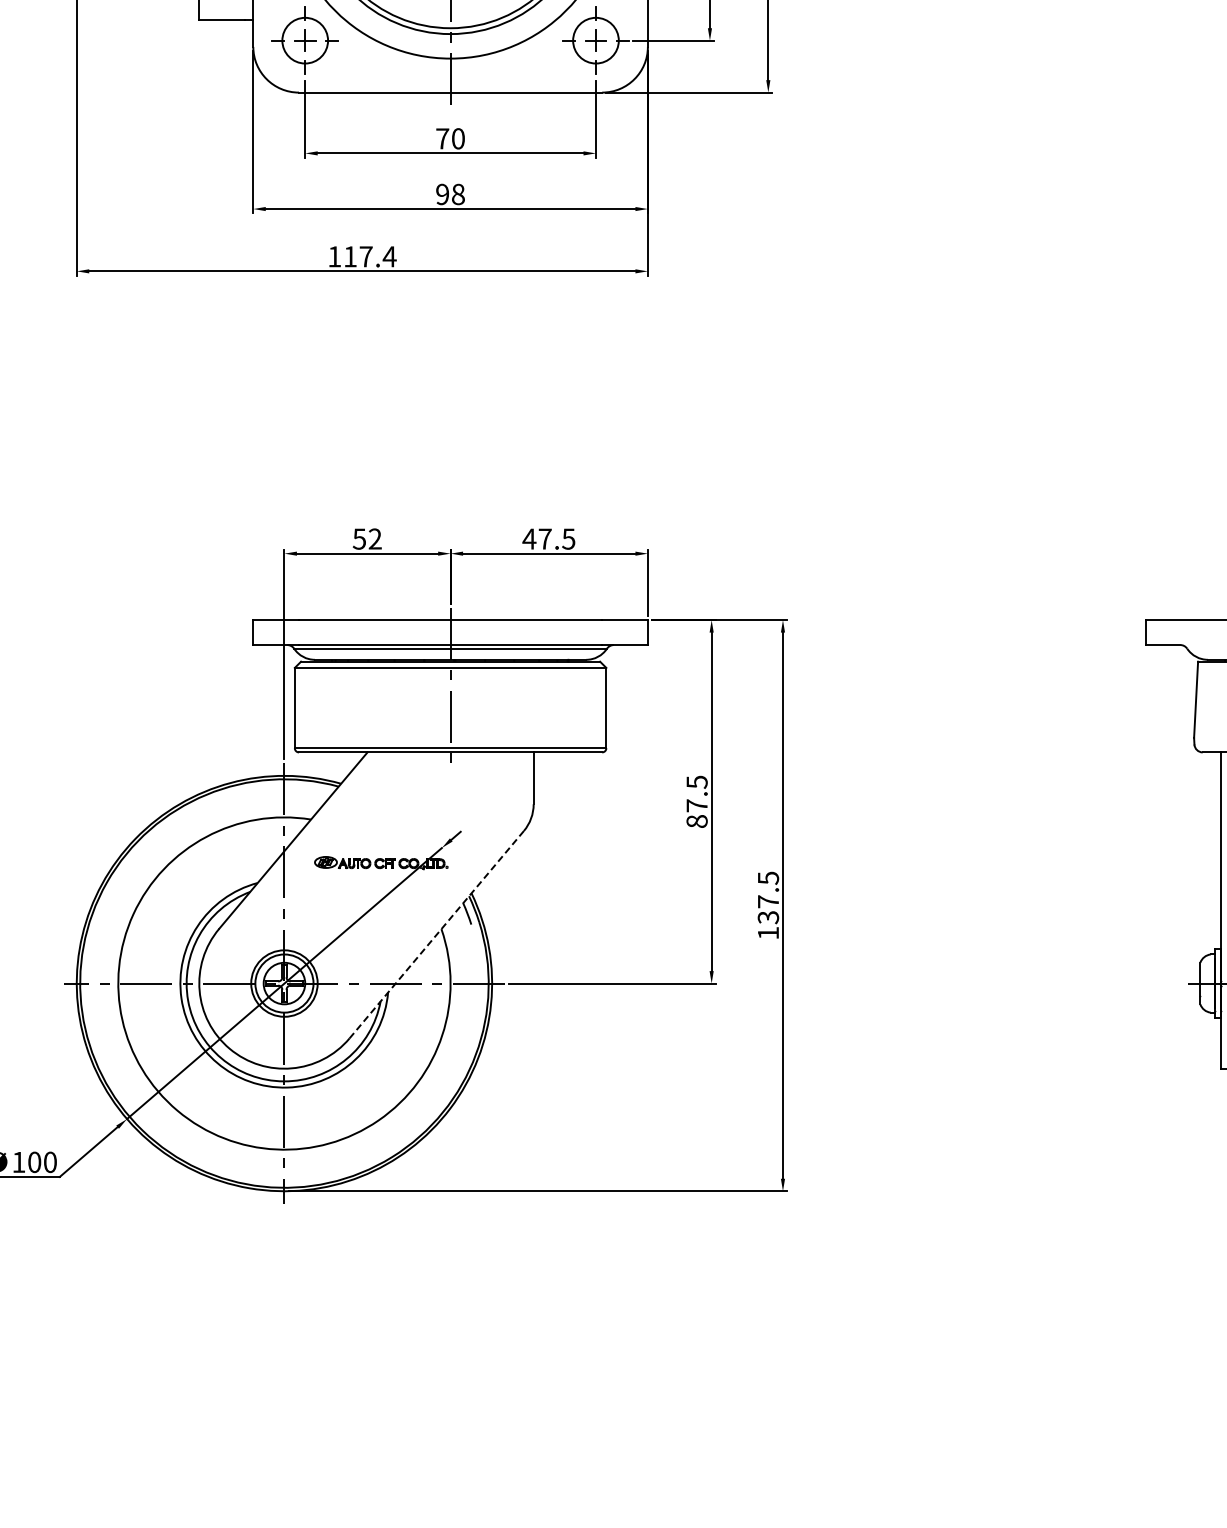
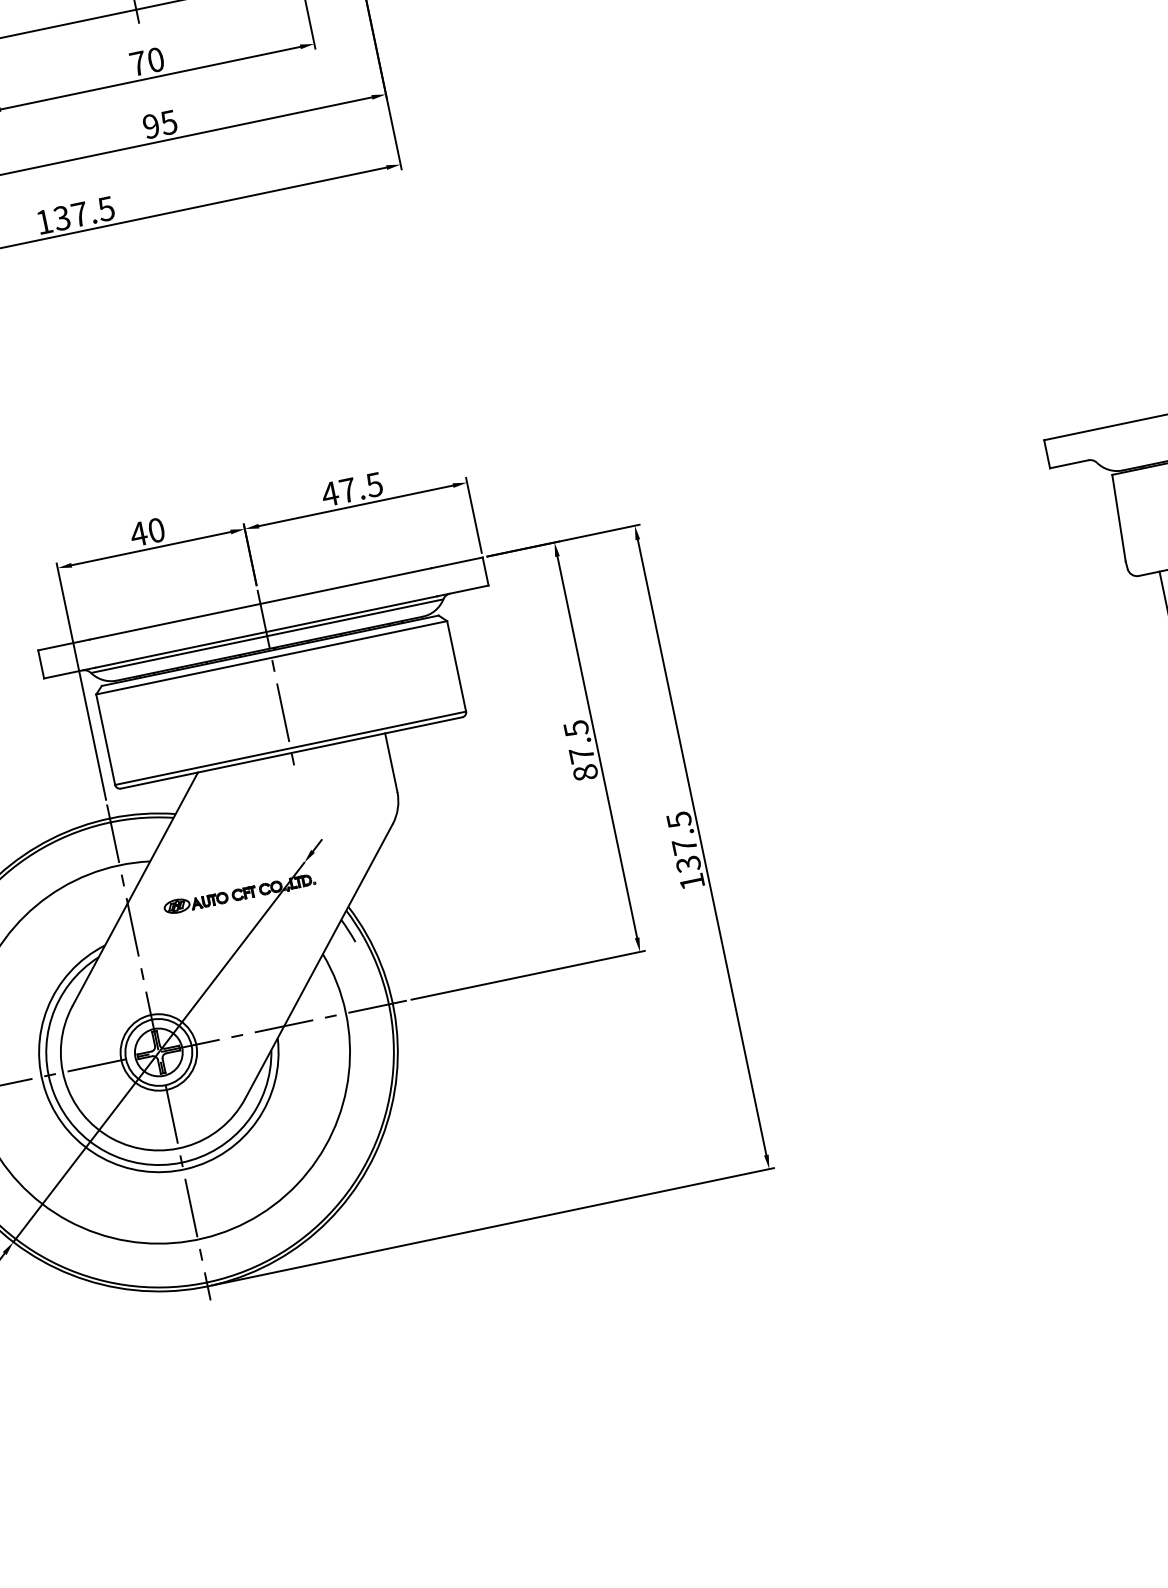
text: (457, 194) -> (168, 122), 98 -> 95
text: (369, 256) -> (83, 213), 117.4 -> 137.5
text: (366, 538) -> (146, 531), 52 -> 40
line: (436, 935) -> (318, 962), dashed -> solid

